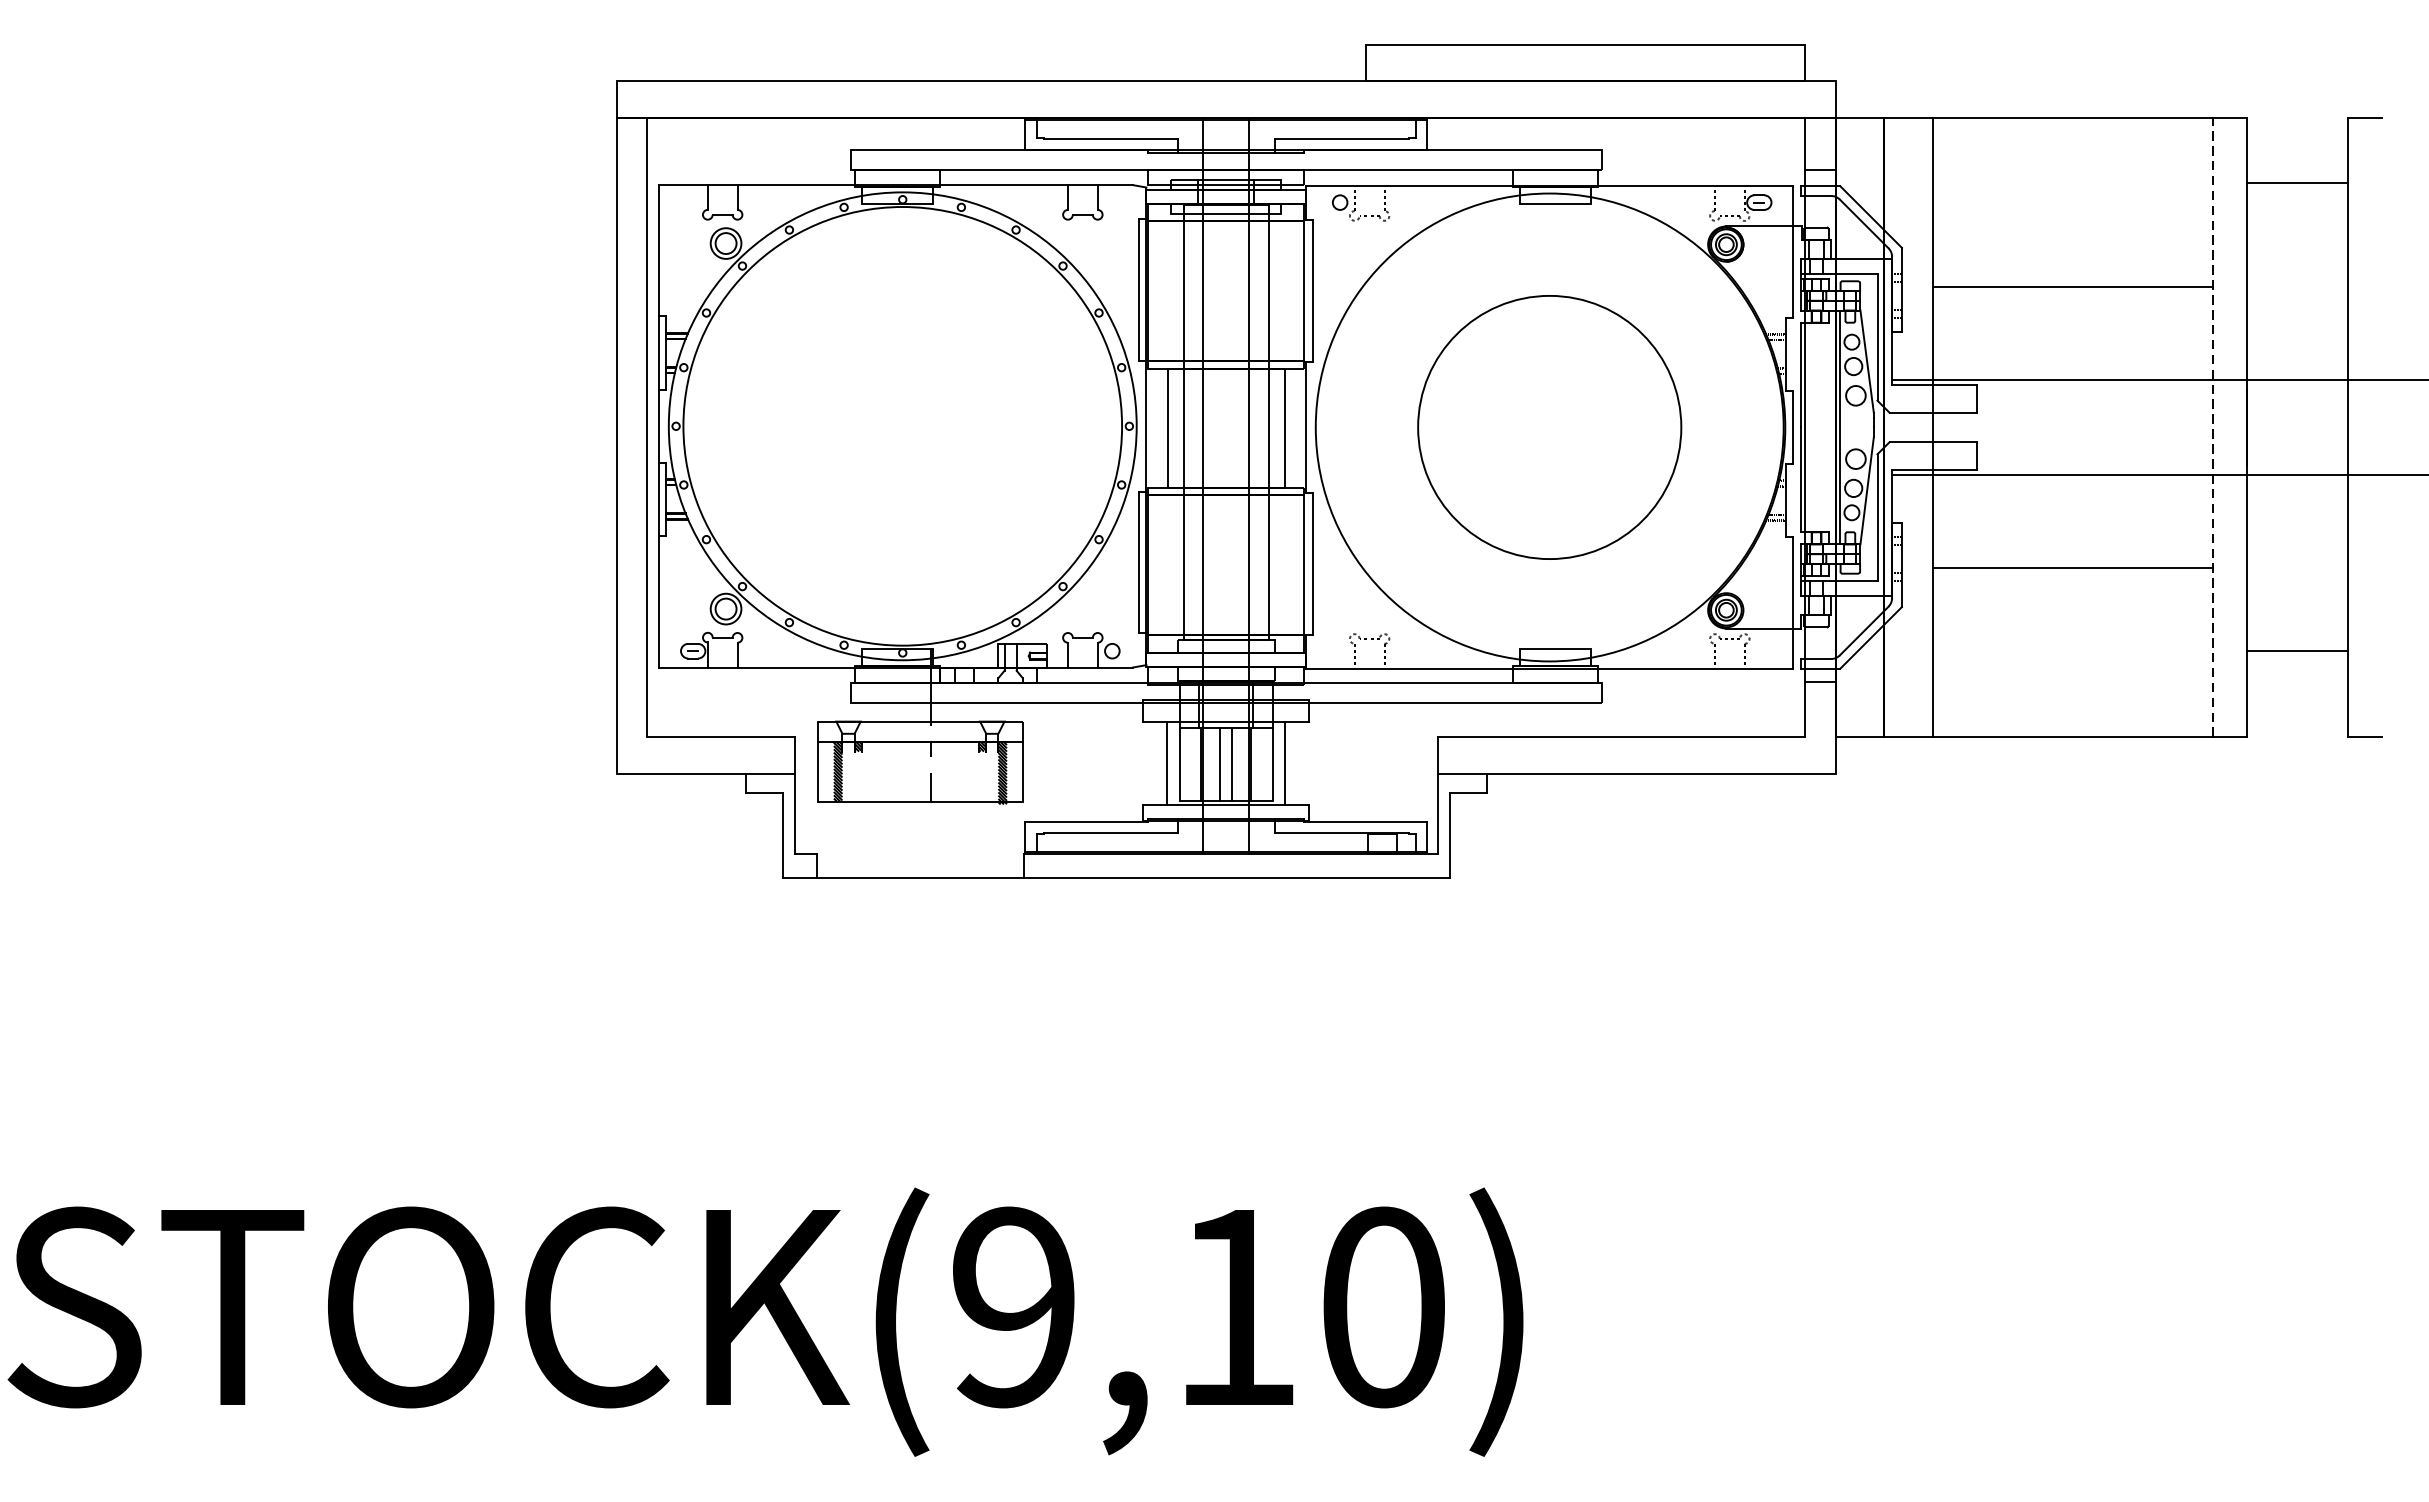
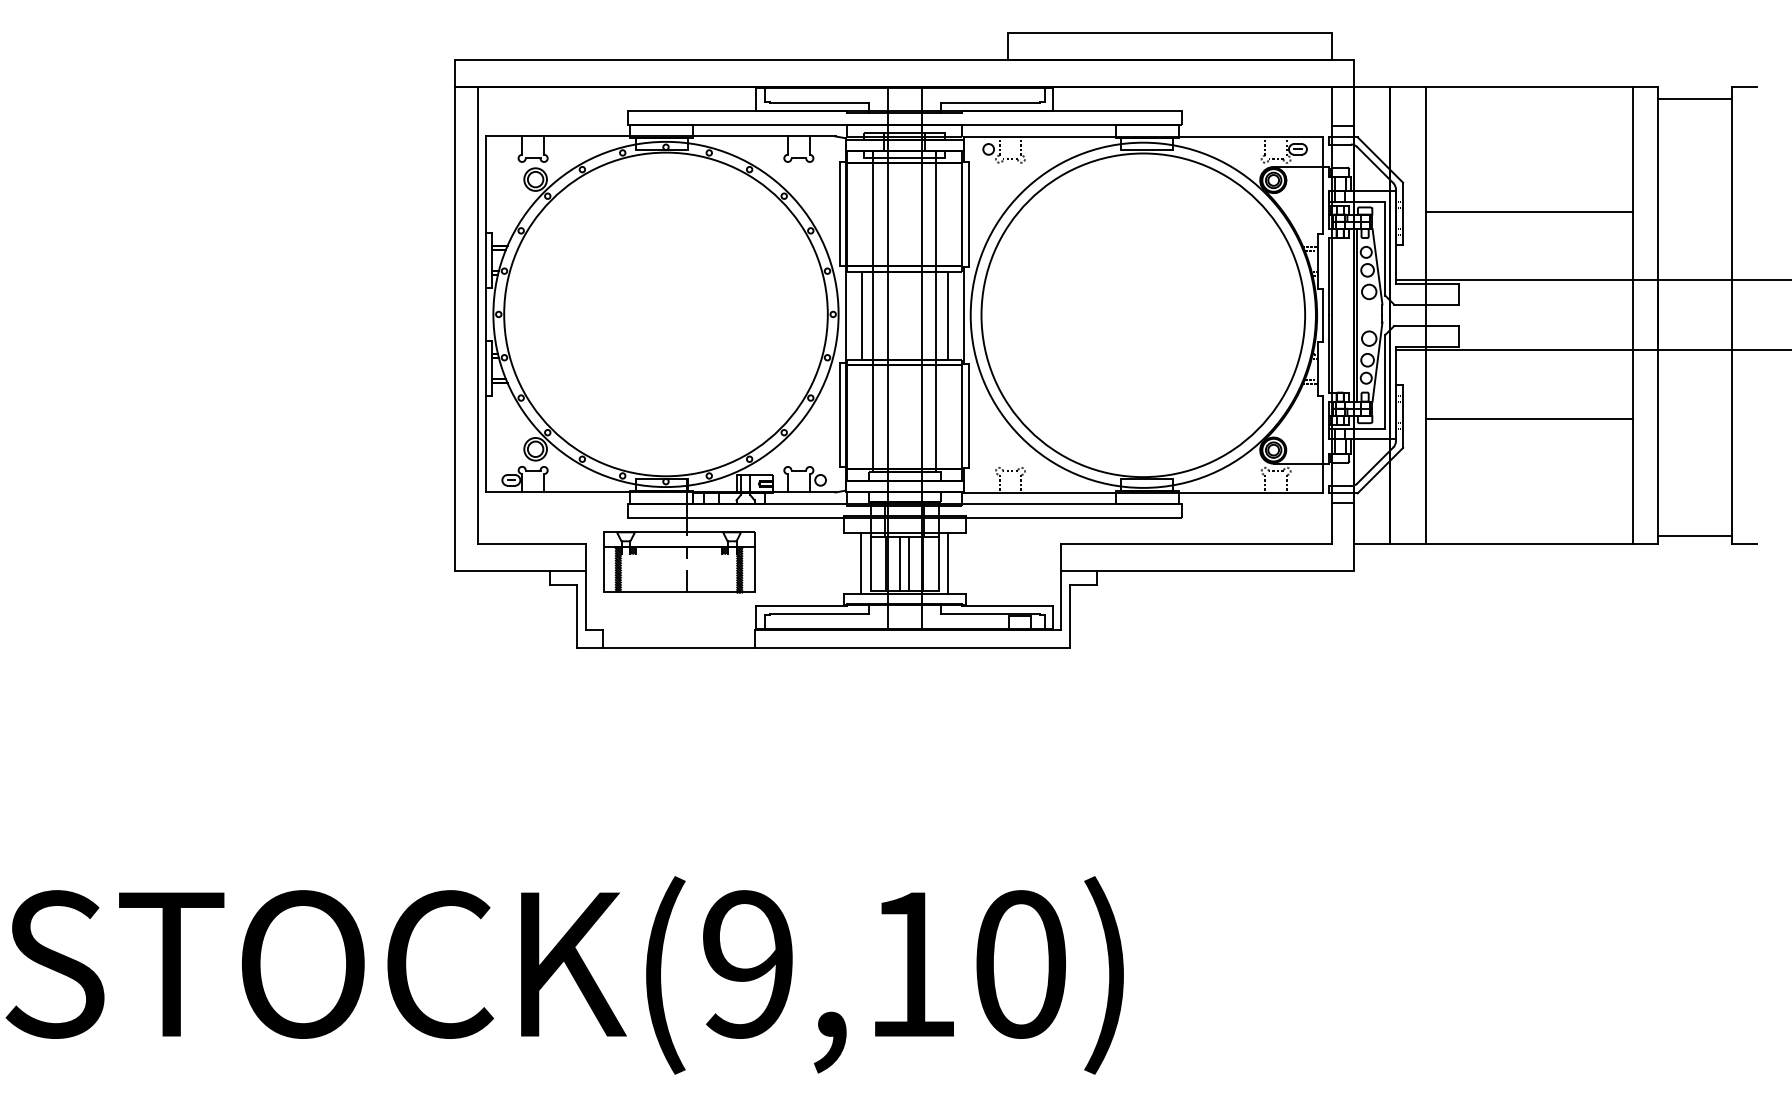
line: (2296, 182) -> (1694, 98), moved
line: (2212, 426) -> (1632, 314), dashed -> solid
circle: (1549, 427) -> (1143, 315), size x1.67
line: (2296, 651) -> (1694, 536), moved

